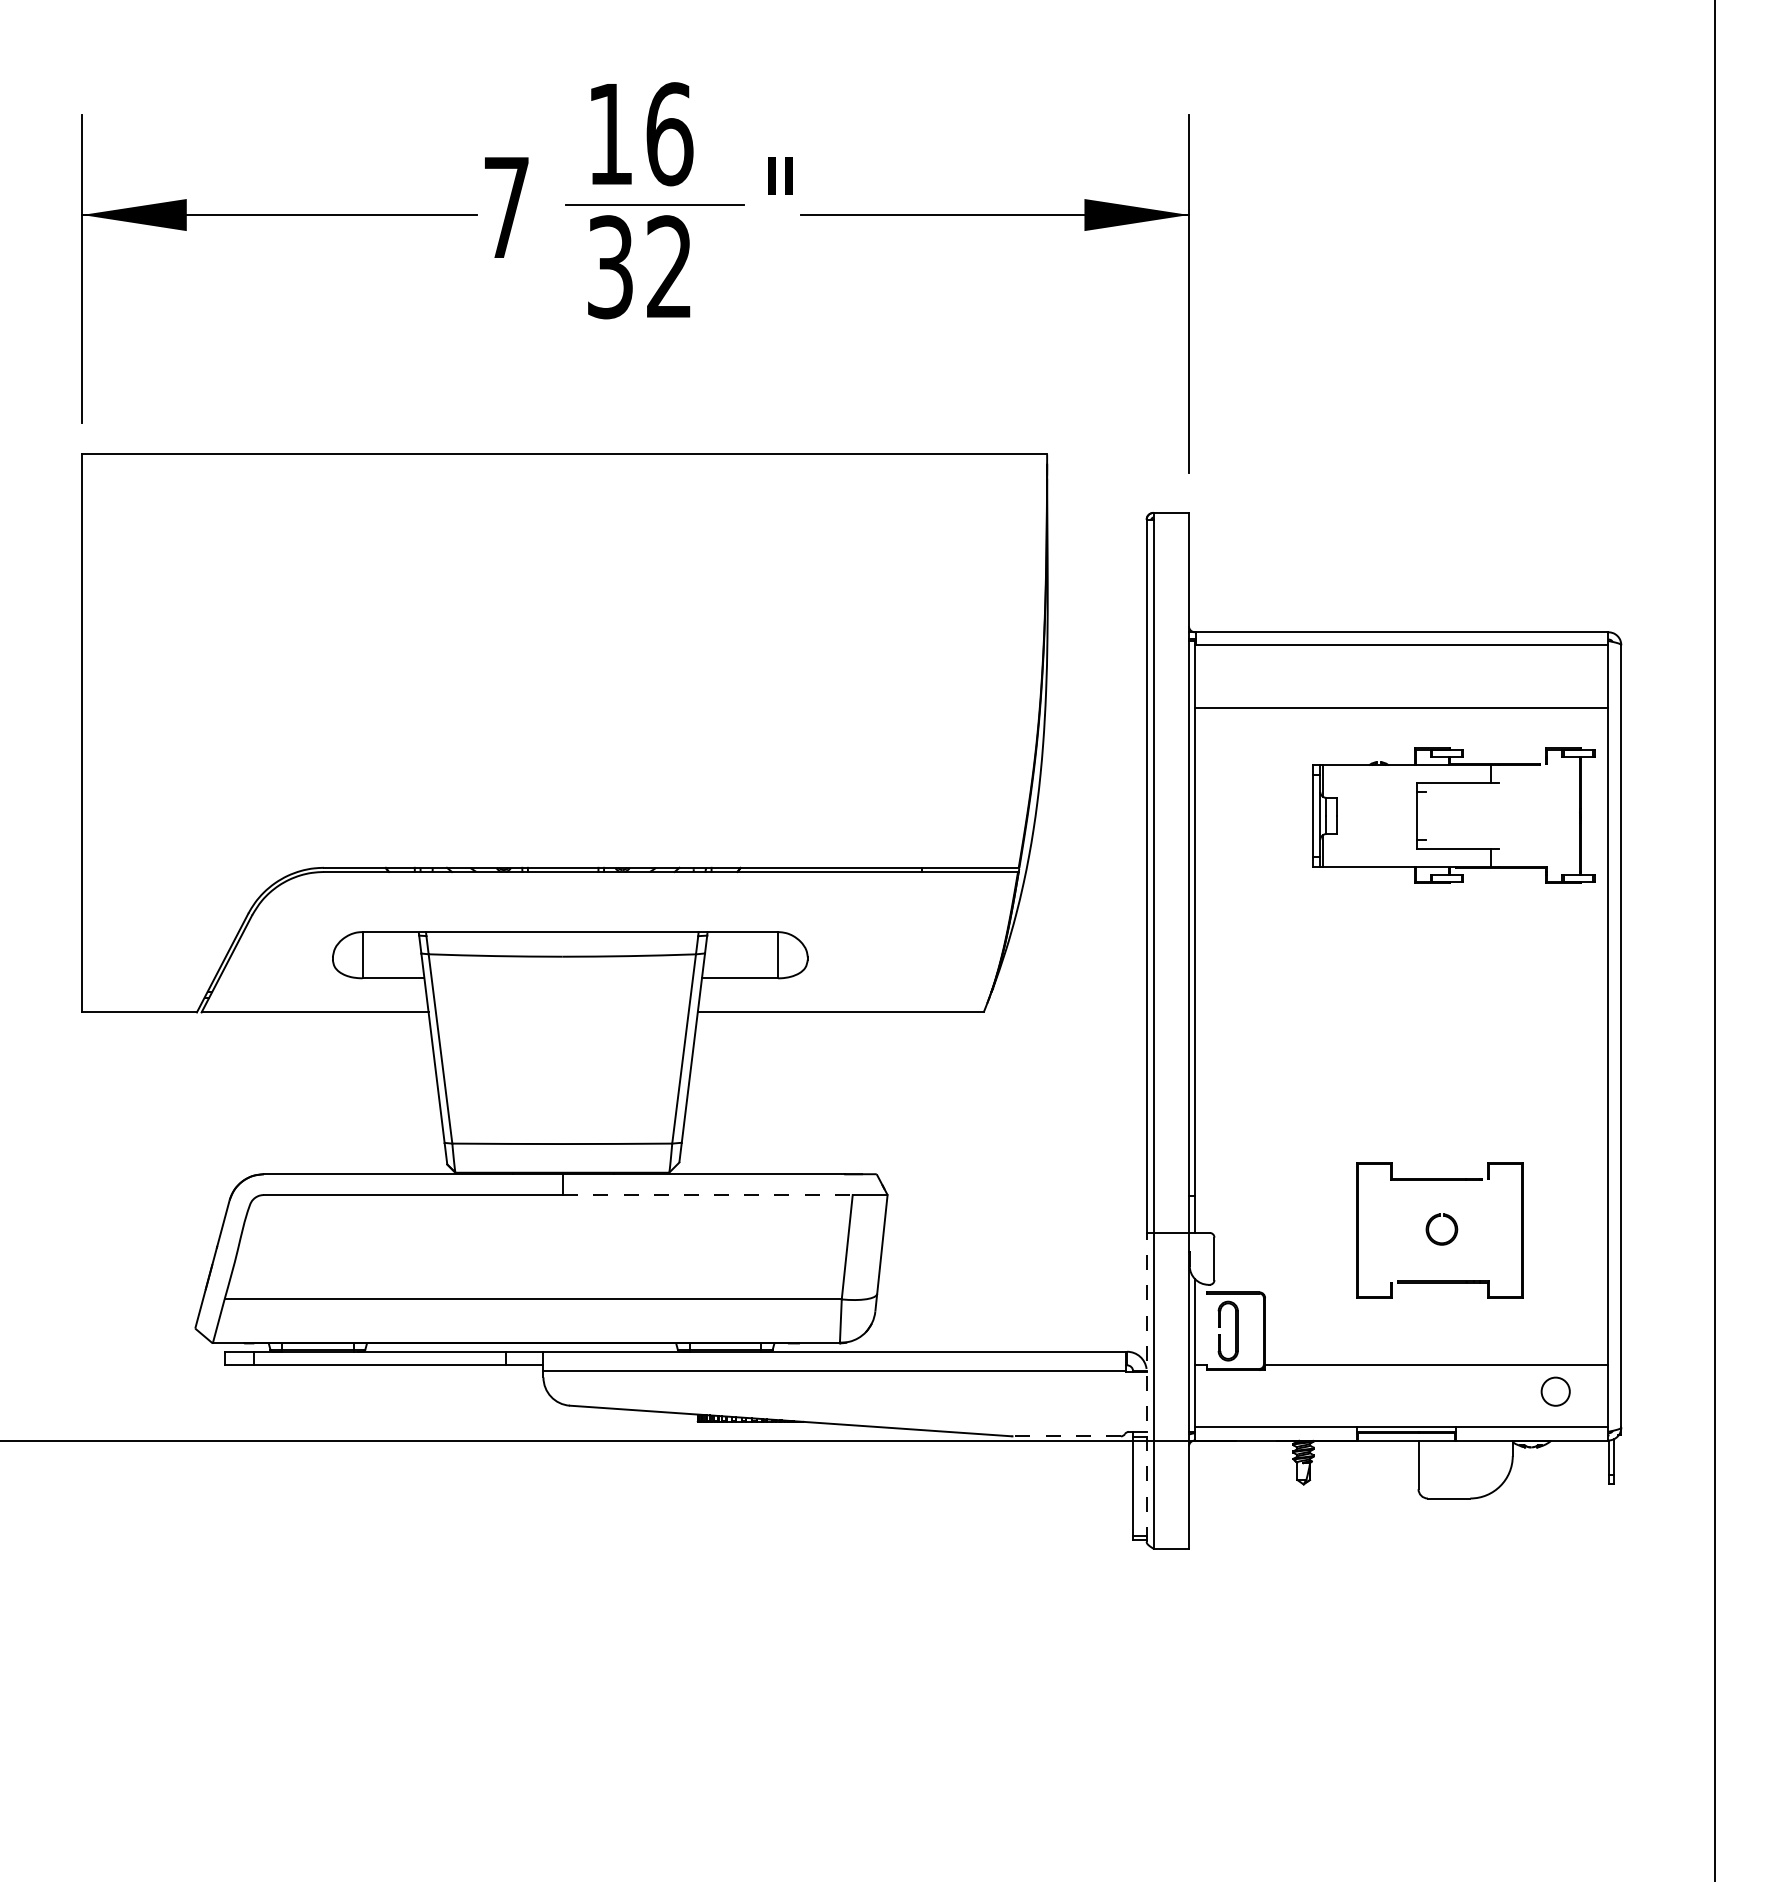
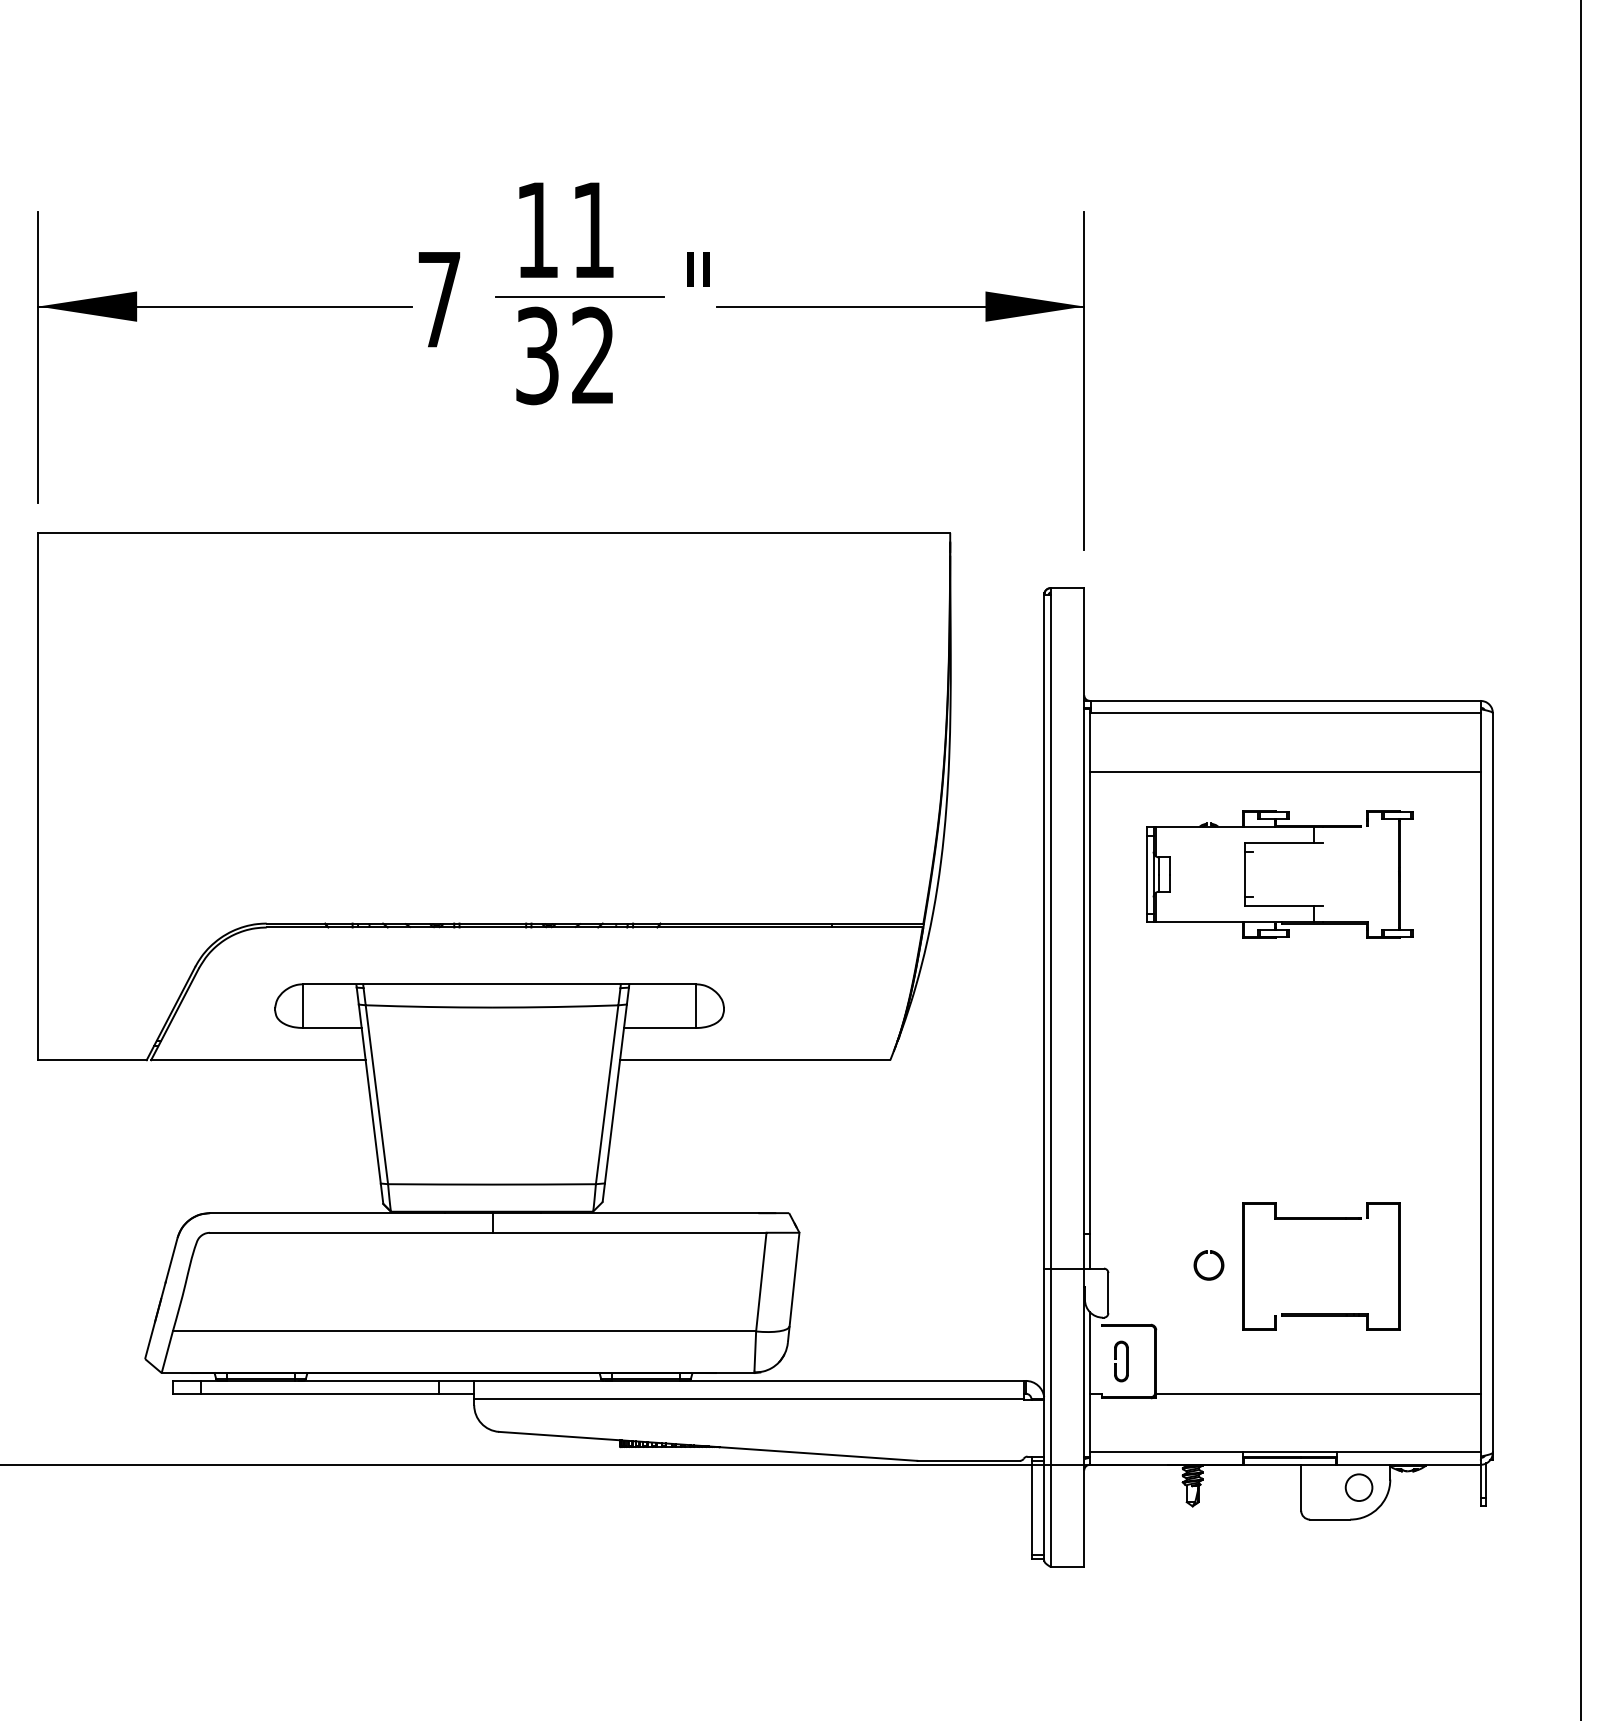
text: (669, 134) -> (593, 230), 16 -> 11
part: (1453, 783) -> (1279, 843), moved
line: (707, 1195) -> (629, 1233), dashed -> solid
part: (1429, 1228) -> (1197, 1264), moved
part: (1228, 1331) -> (1121, 1361), size x0.71
line: (1146, 1386) -> (1044, 1413), dashed -> solid
circle: (1555, 1391) -> (1358, 1487), moved
line: (1067, 1436) -> (969, 1461), dashed -> solid

